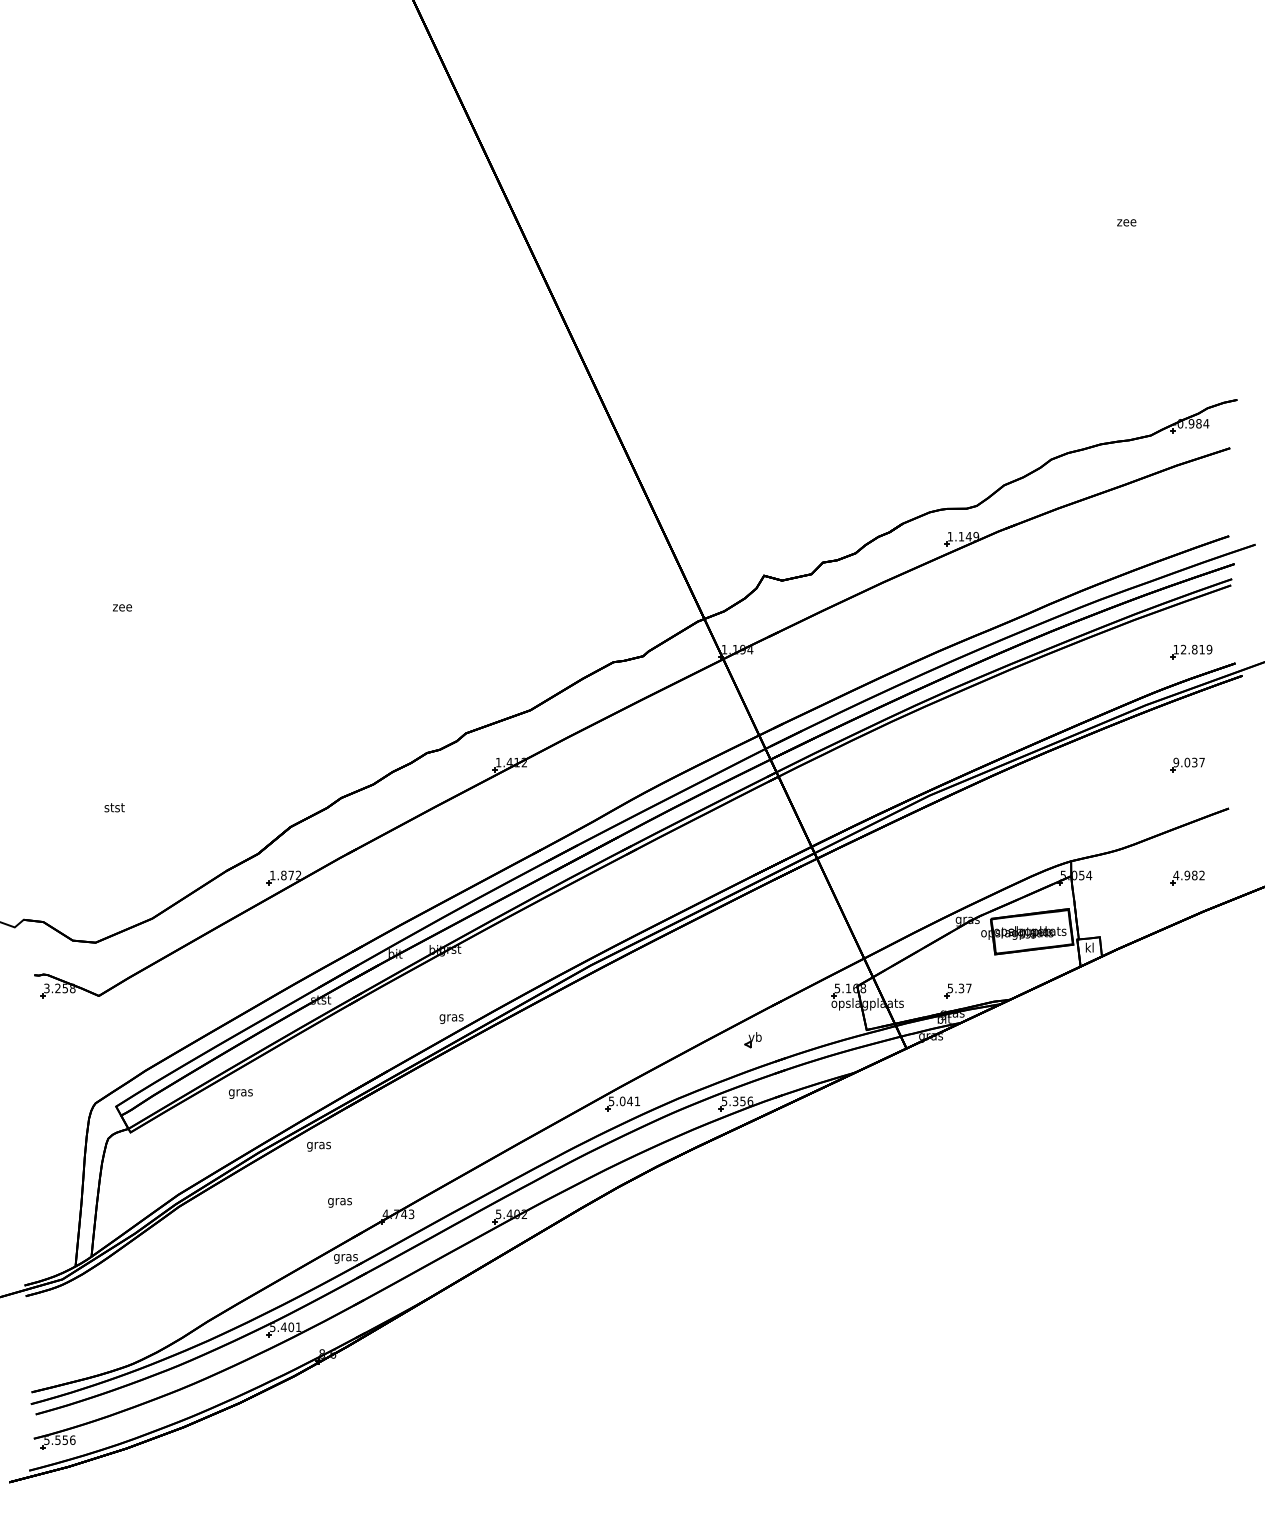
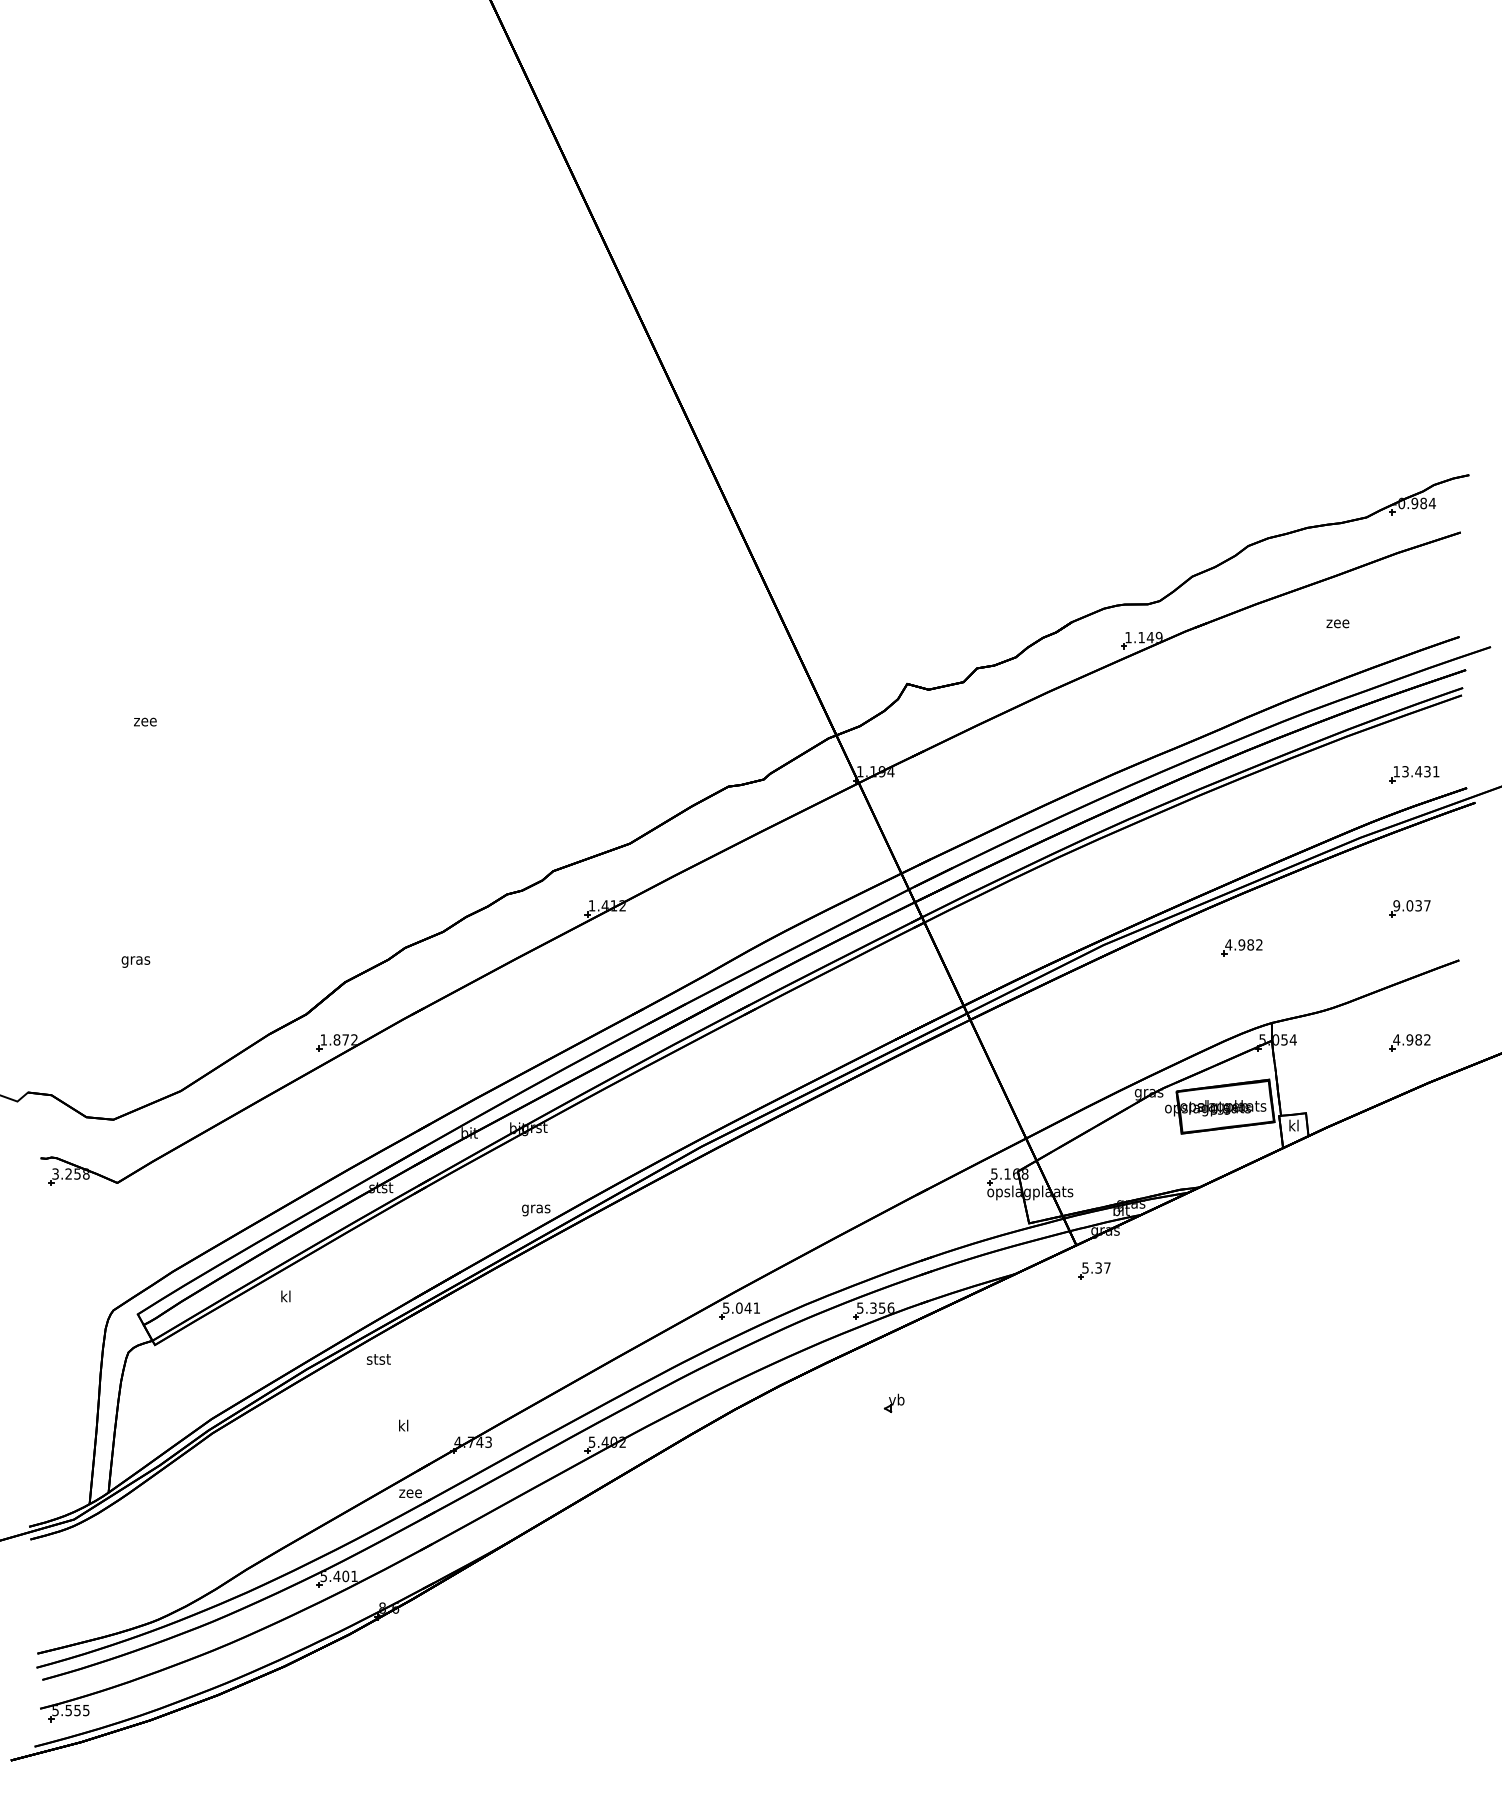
text: (1126, 222) -> (1337, 623), moved
text: (1196, 649) -> (1420, 771), 12.819 -> 13.431
part: (1045, 797) -> (1241, 947), added
text: (114, 808) -> (135, 960), stst -> gras
part: (957, 990) -> (1094, 1270), moved
part: (752, 1039) -> (893, 1402), moved
text: (240, 1092) -> (285, 1297), gras -> kl
text: (318, 1145) -> (378, 1360), gras -> stst
text: (339, 1201) -> (403, 1426), gras -> kl
text: (345, 1259) -> (410, 1495), gras -> zee
text: (72, 1440) -> (86, 1710), 5.556 -> 5.555

